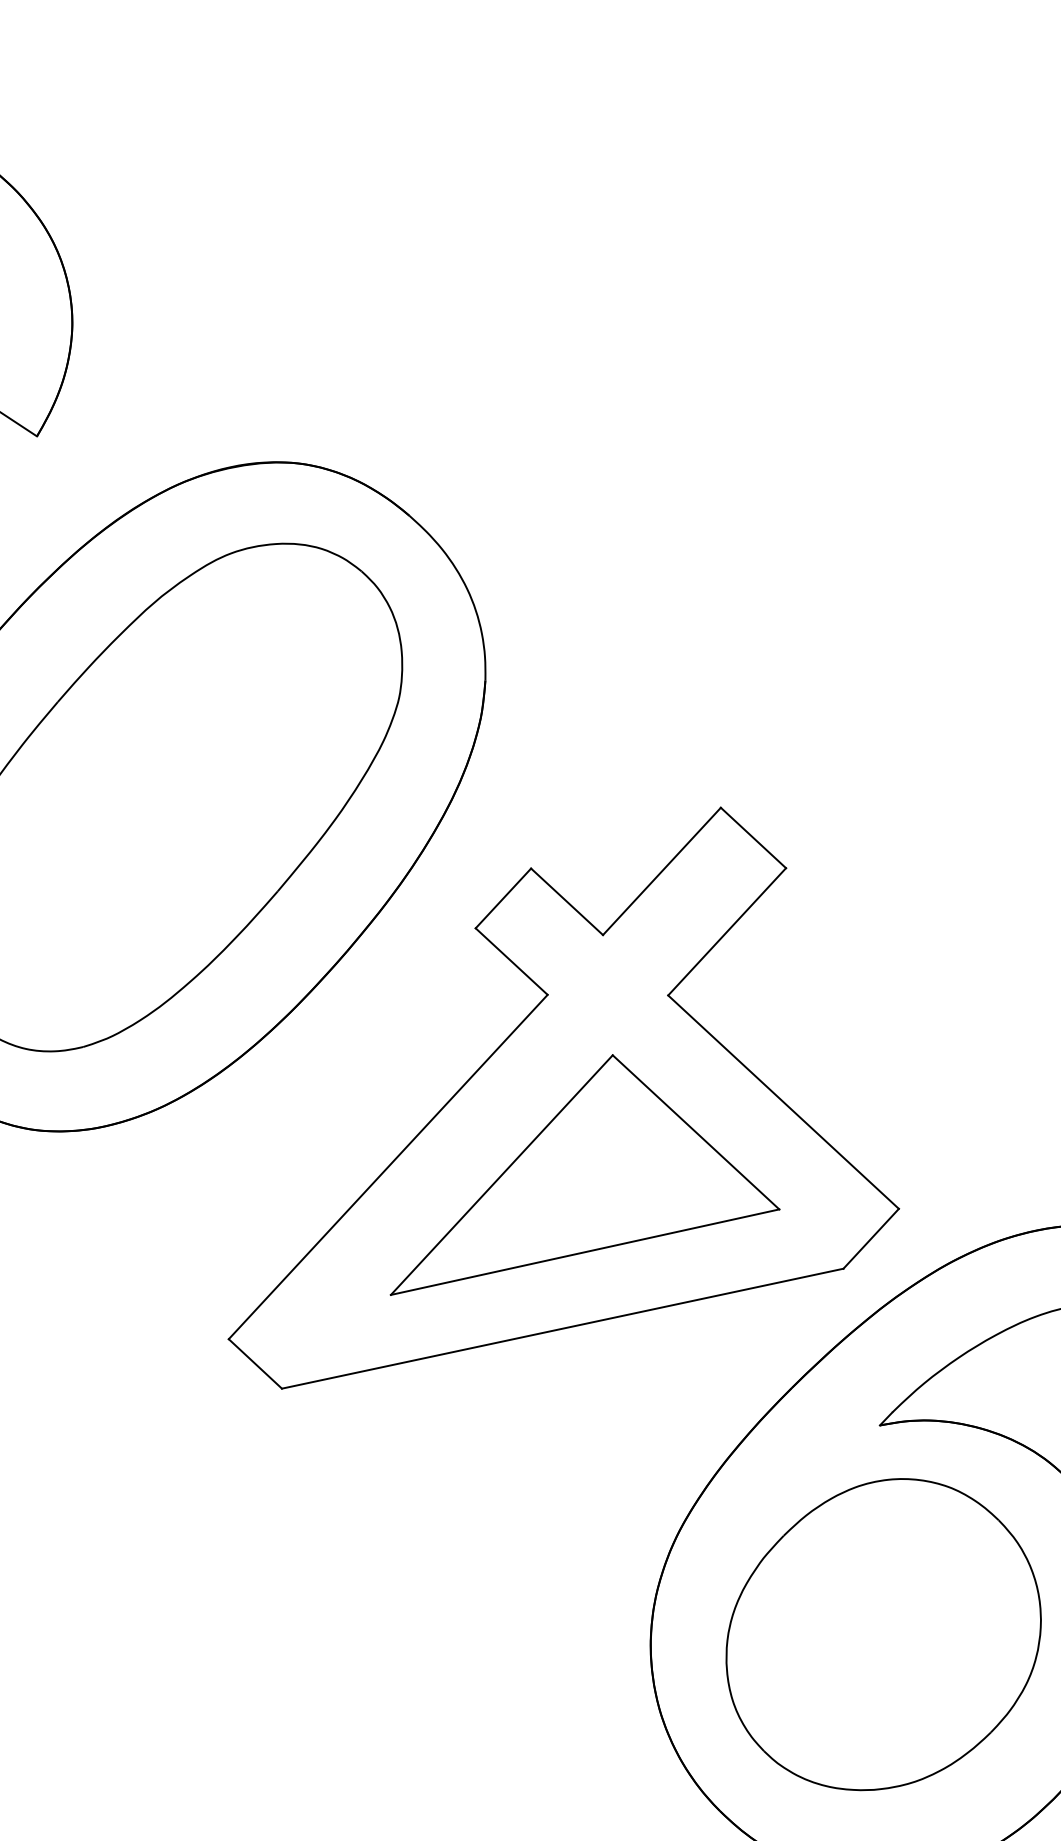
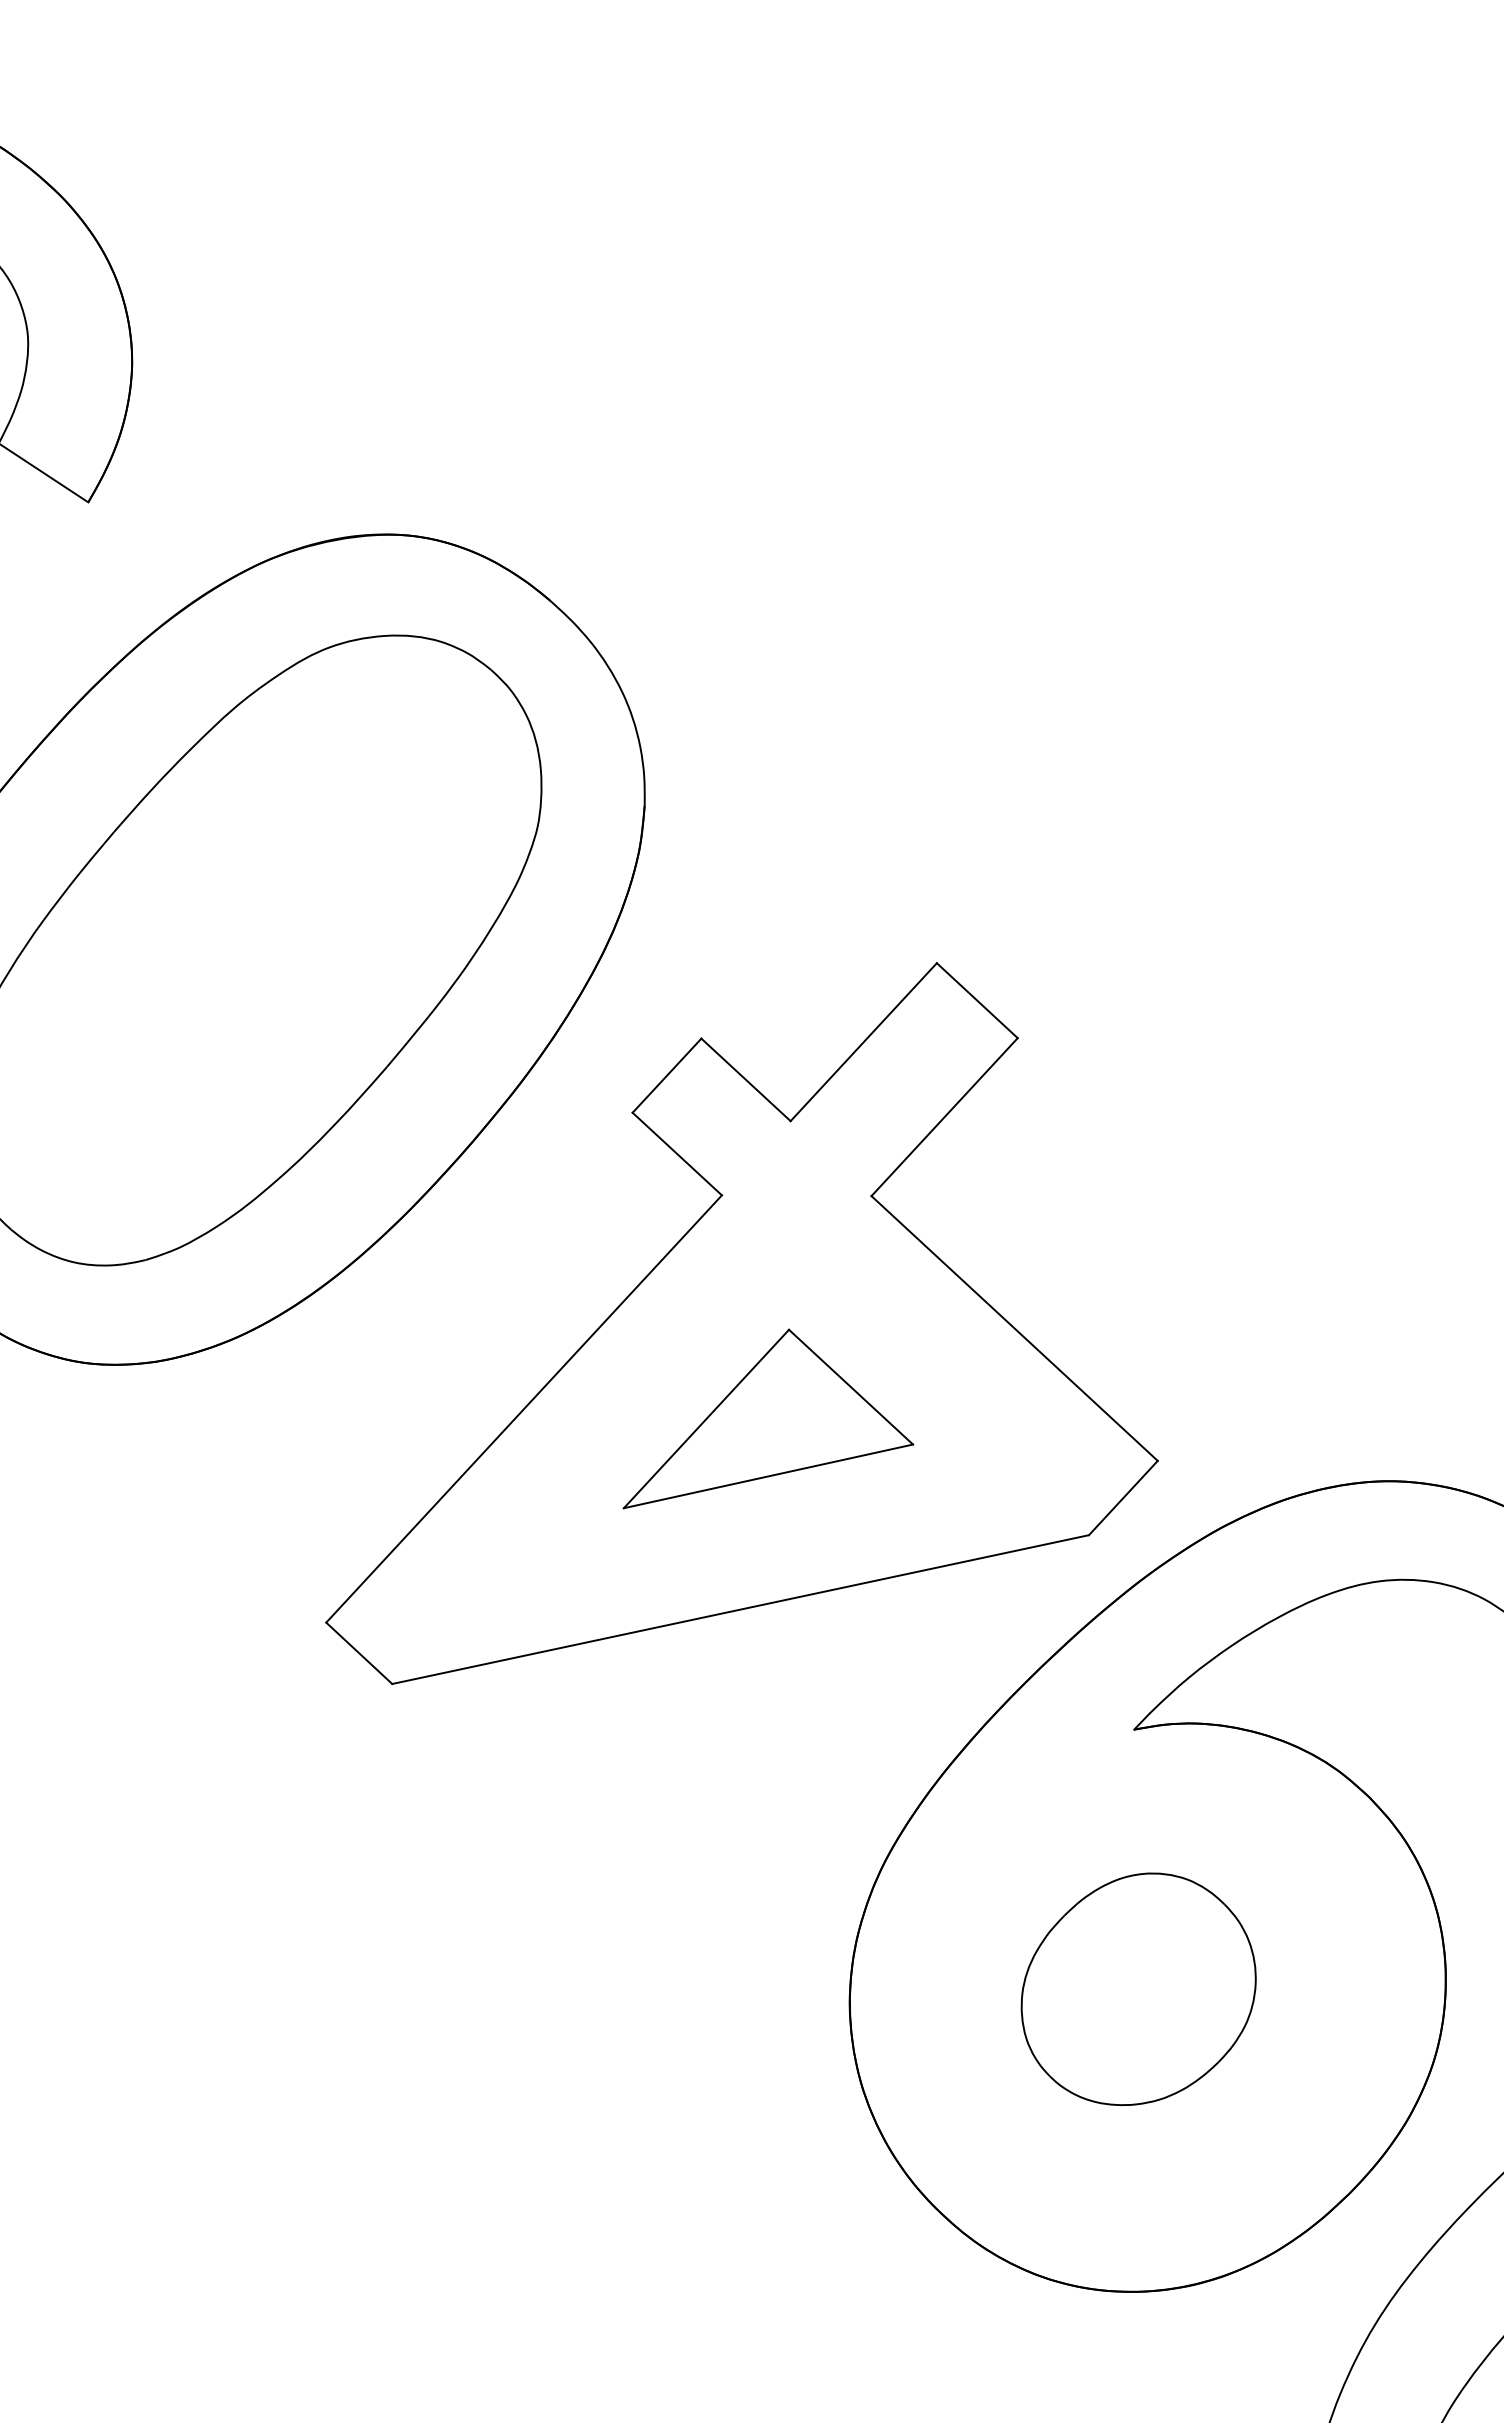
part: (585, 1174) -> (768, 1418), size x0.6
part: (883, 1634) -> (1138, 1989), size x0.6

